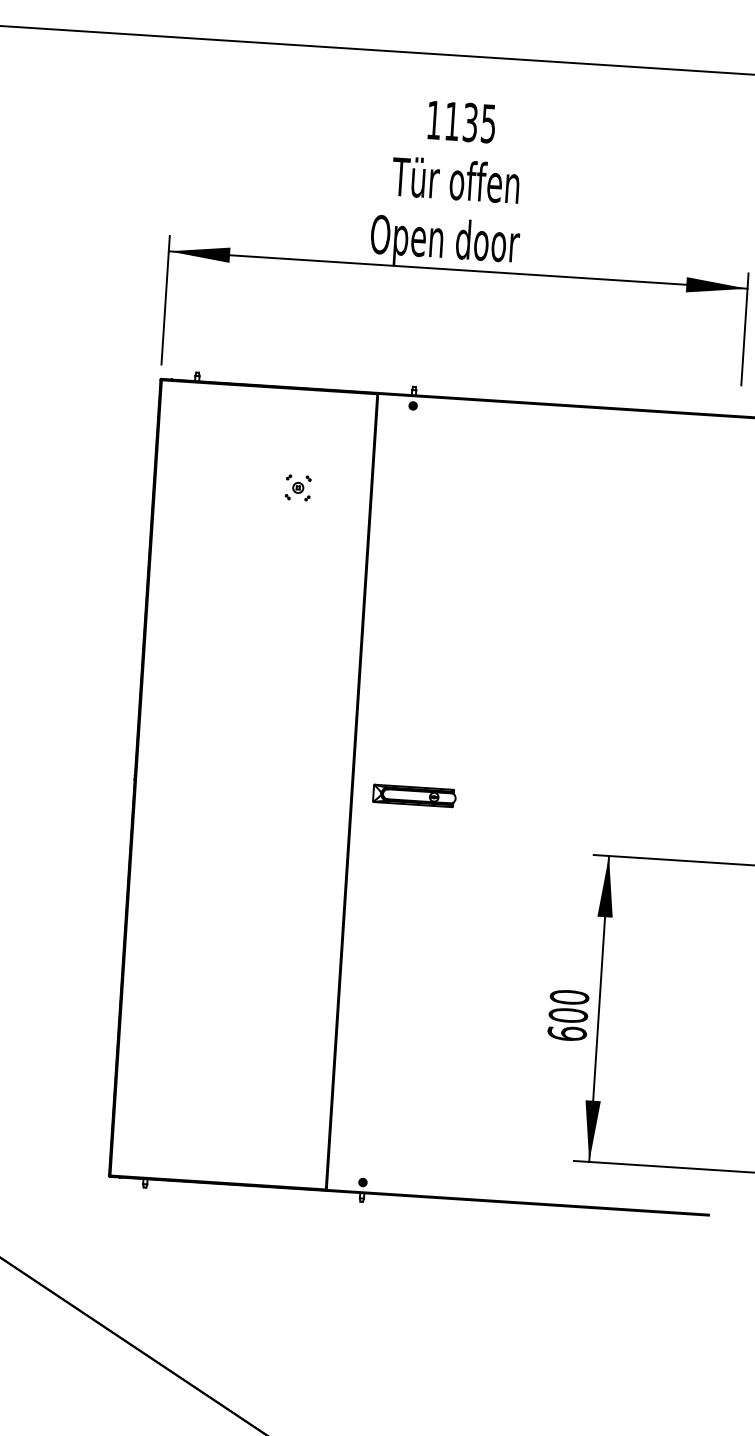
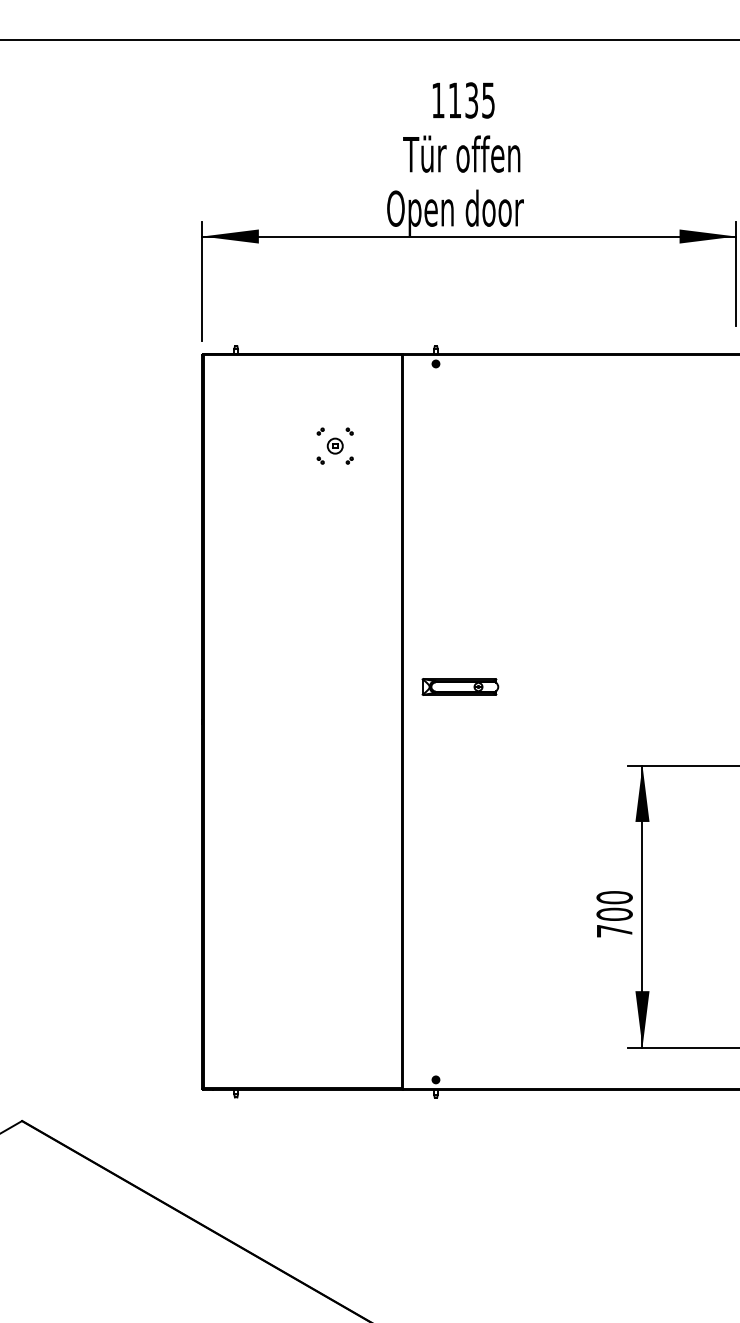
part: (298, 487) -> (335, 445), size x1.6
part: (414, 795) -> (460, 686), moved
text: (567, 1032) -> (614, 930), 600 -> 700

